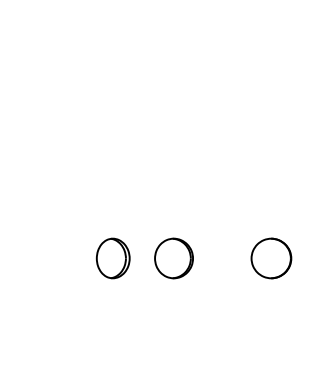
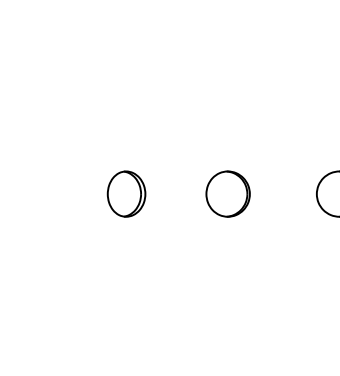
part: (112, 258) -> (125, 194), moved

